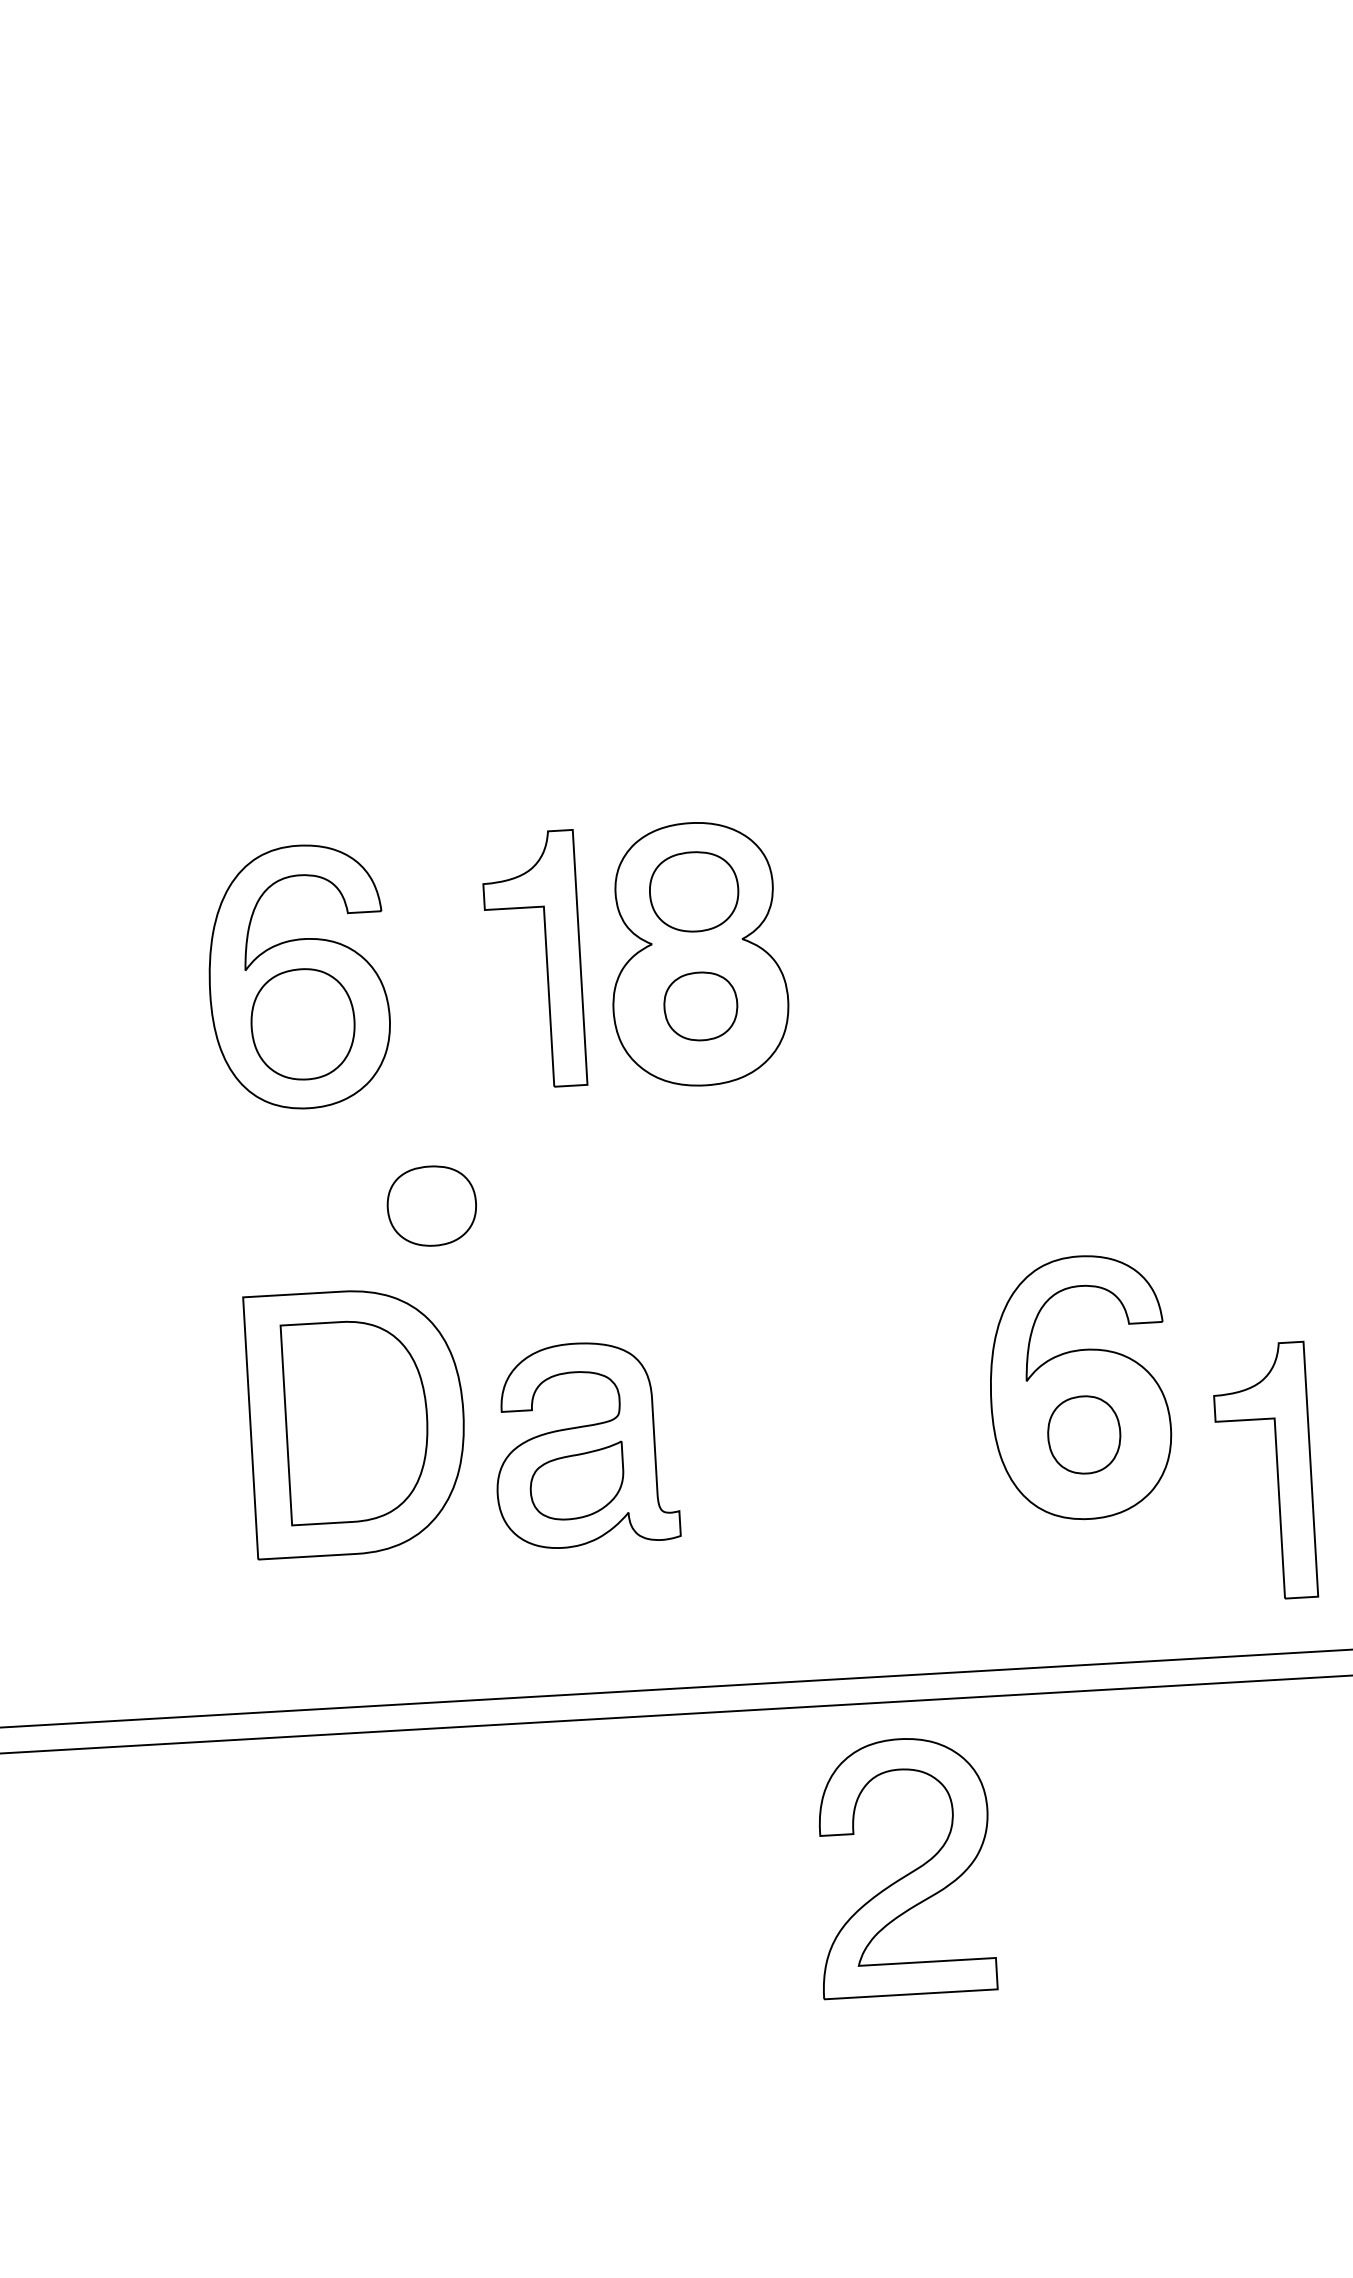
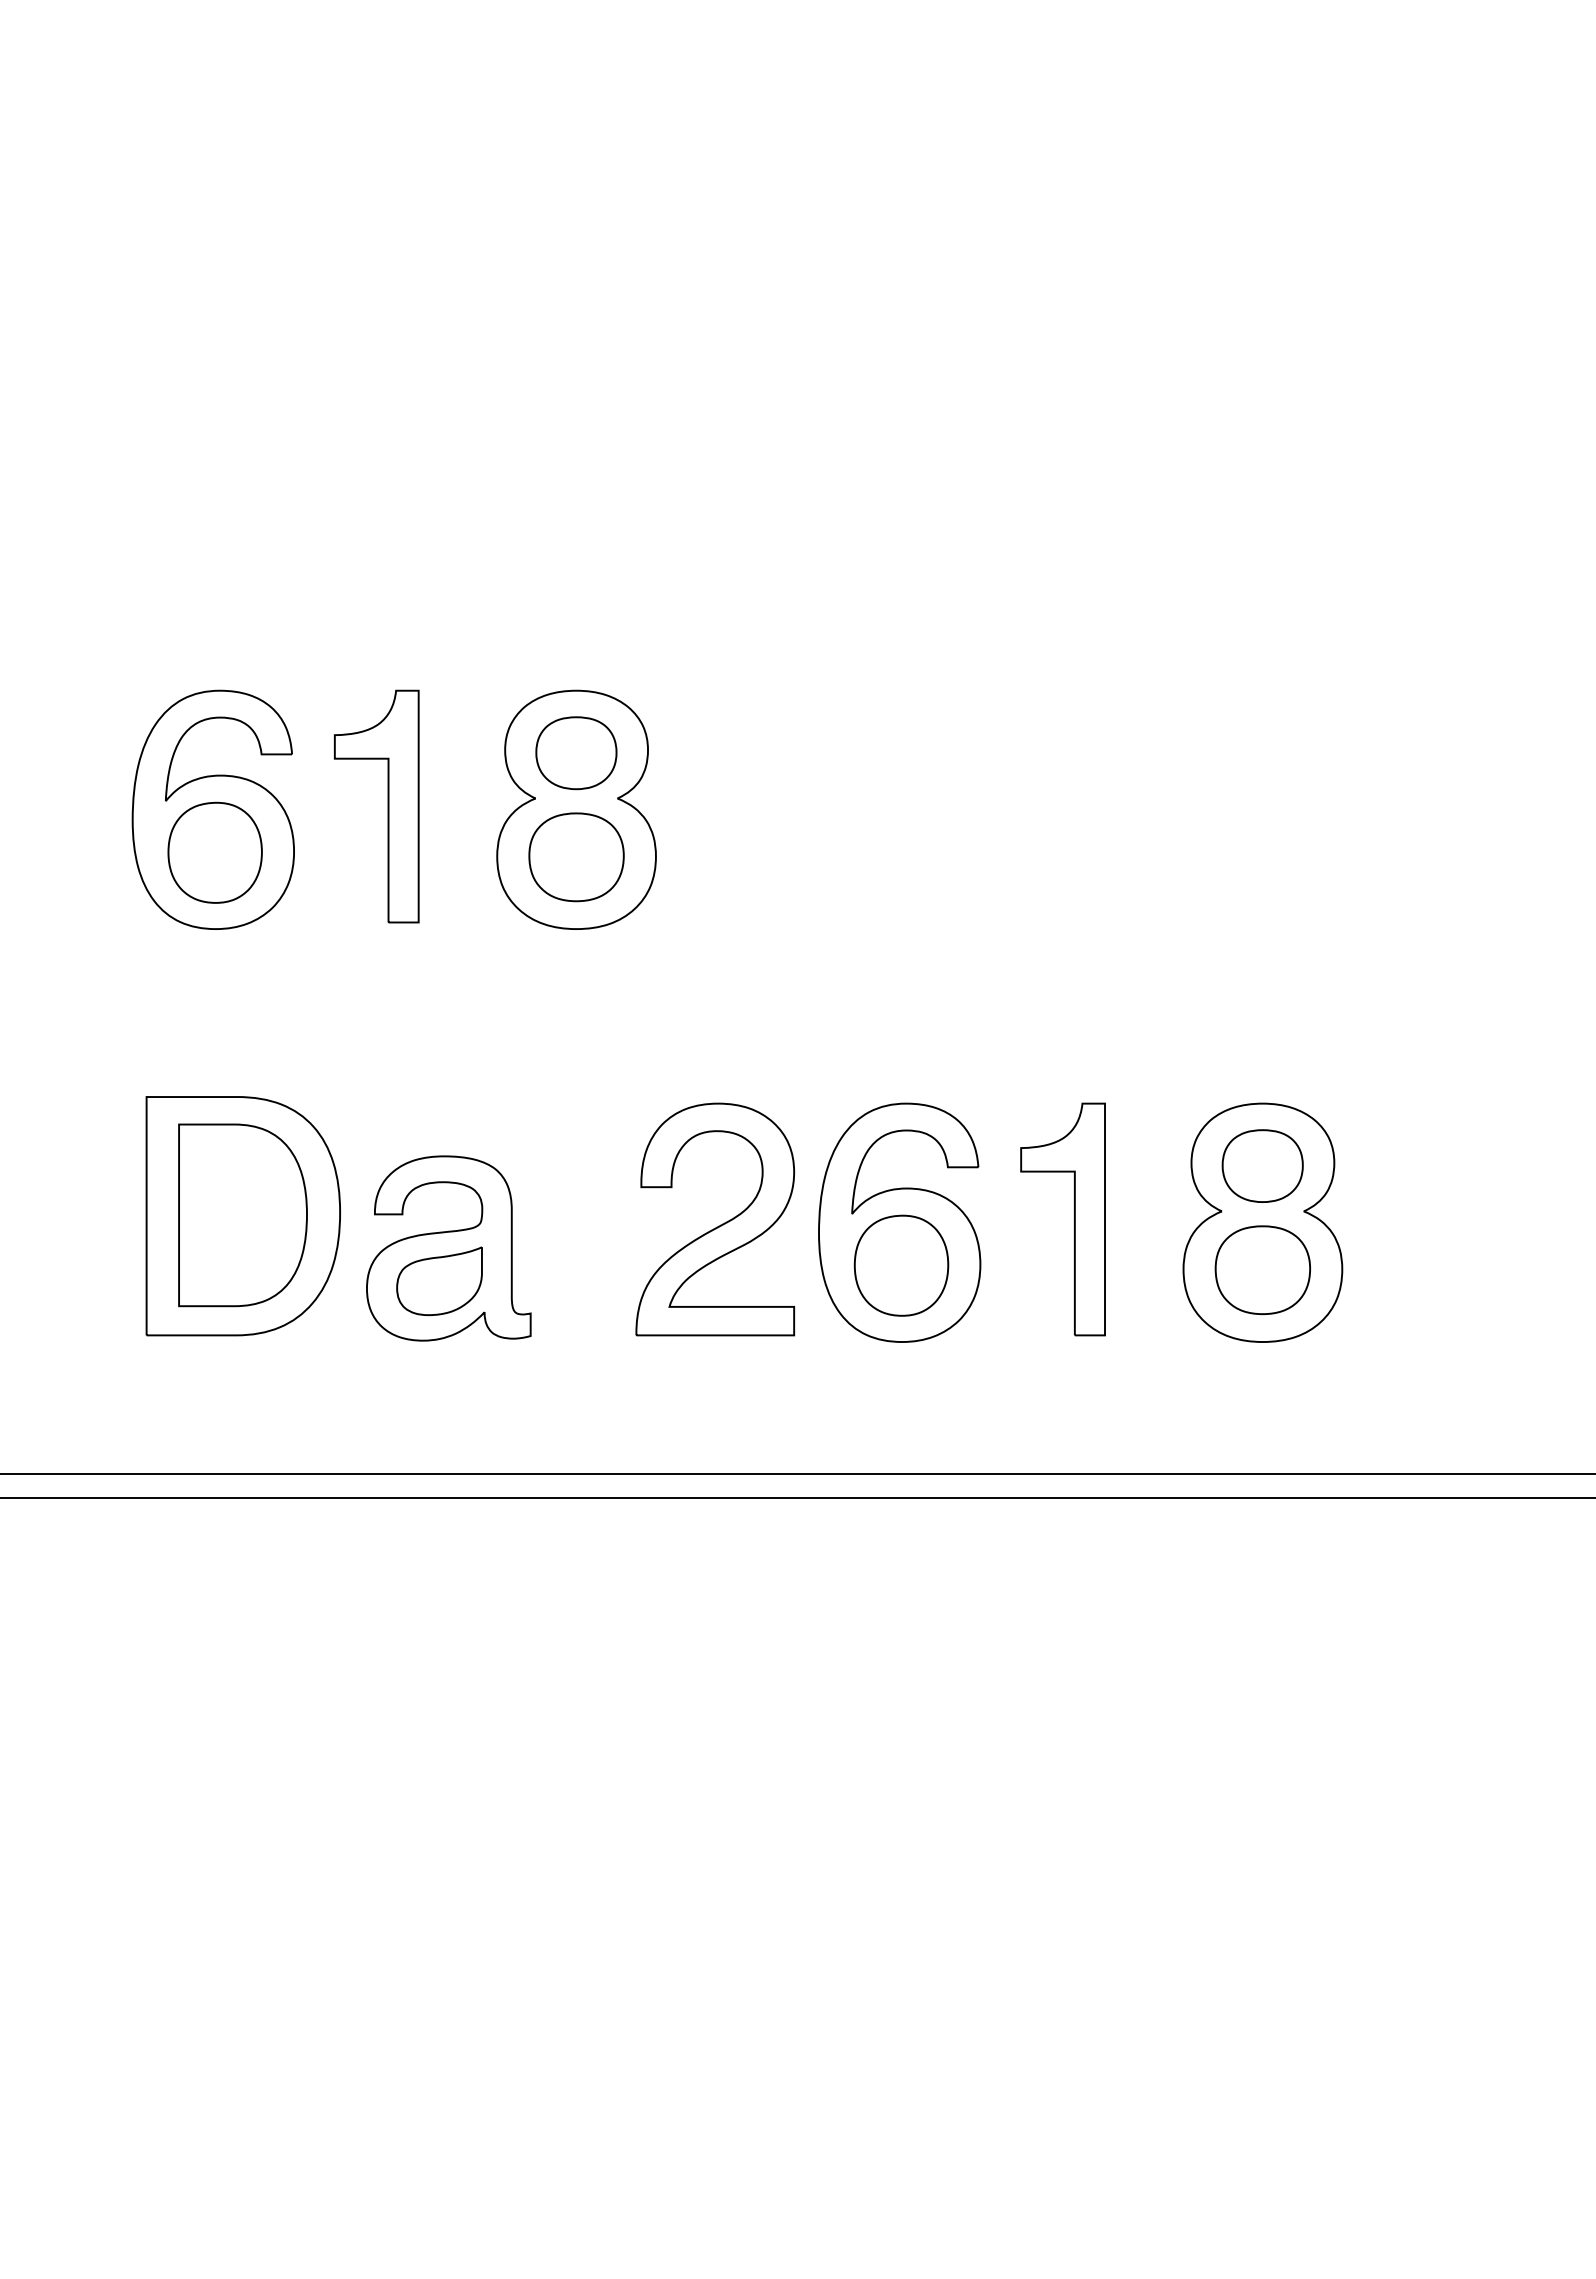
part: (545, 959) -> (387, 806), moved
part: (700, 1006) -> (576, 857), size x1.43
part: (432, 1206) -> (322, 1024), removed
part: (1084, 1434) -> (901, 1265), size x1.43
part: (1277, 1471) -> (1074, 1219), moved
part: (907, 1873) -> (718, 1225), moved

